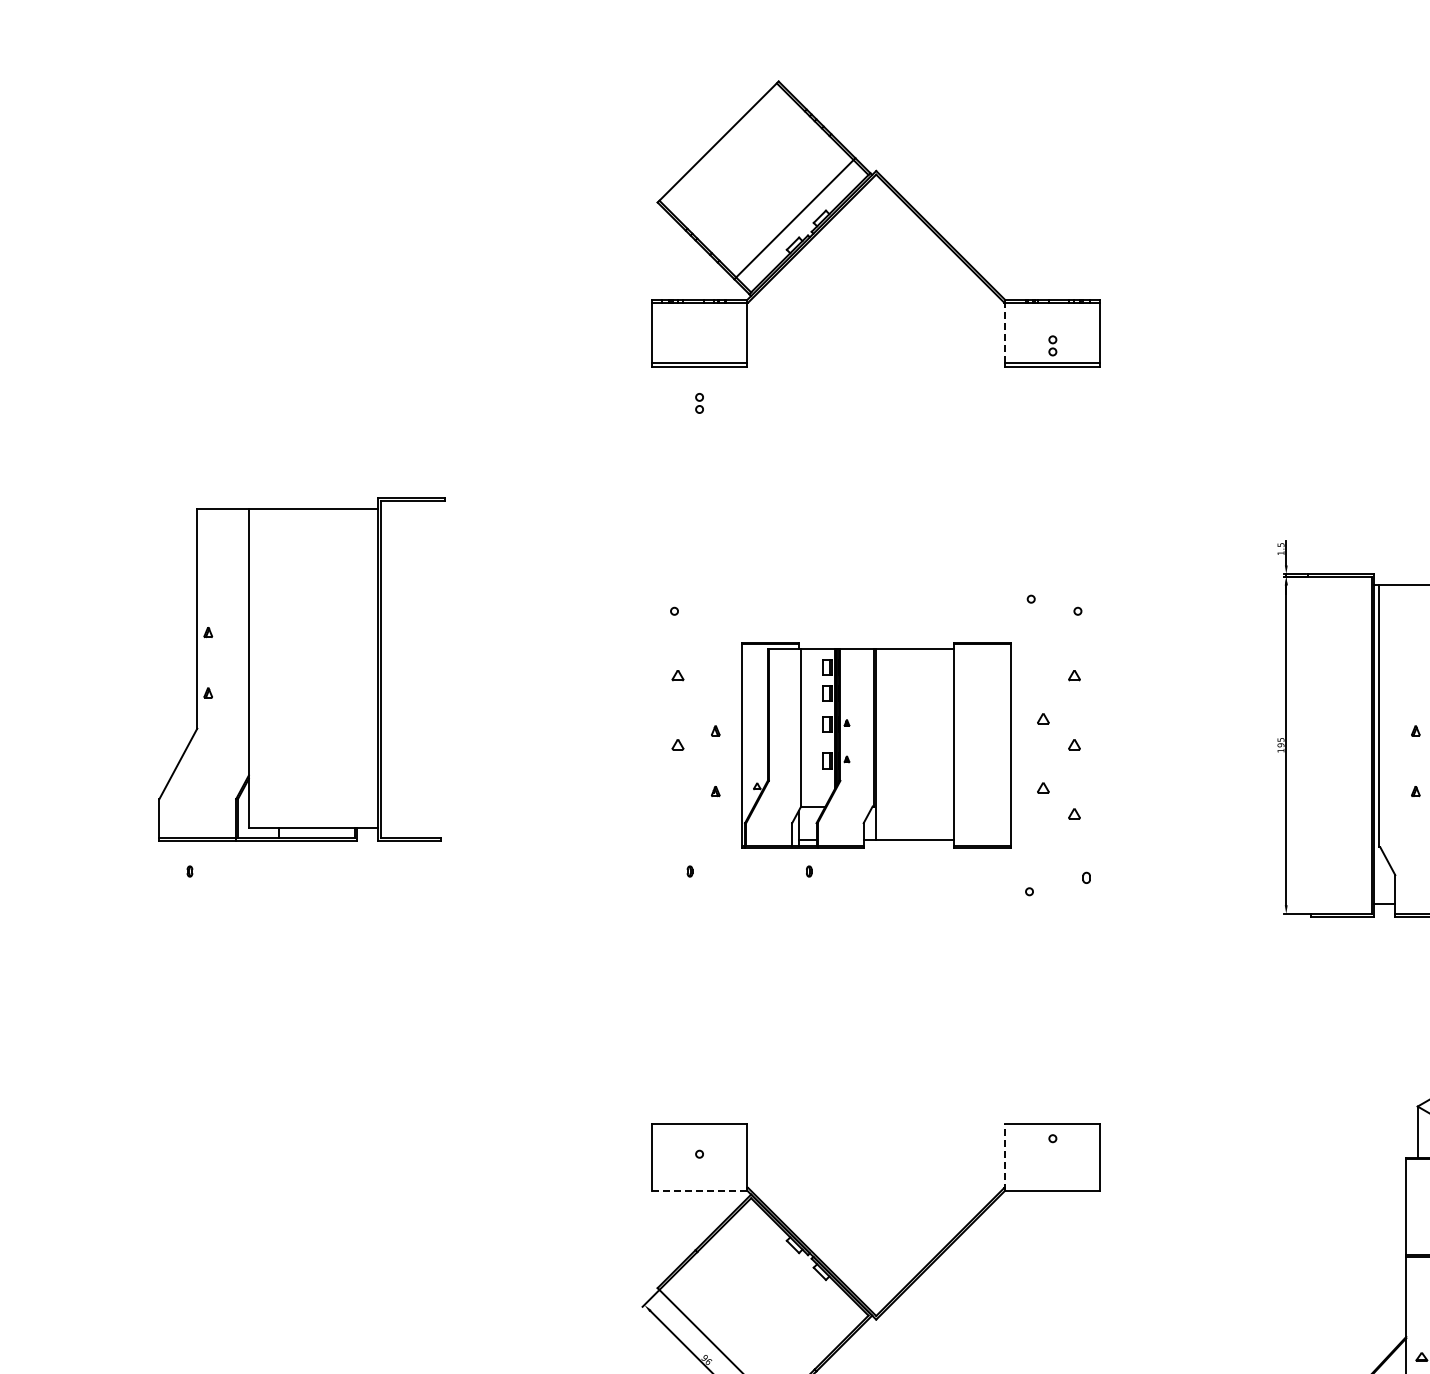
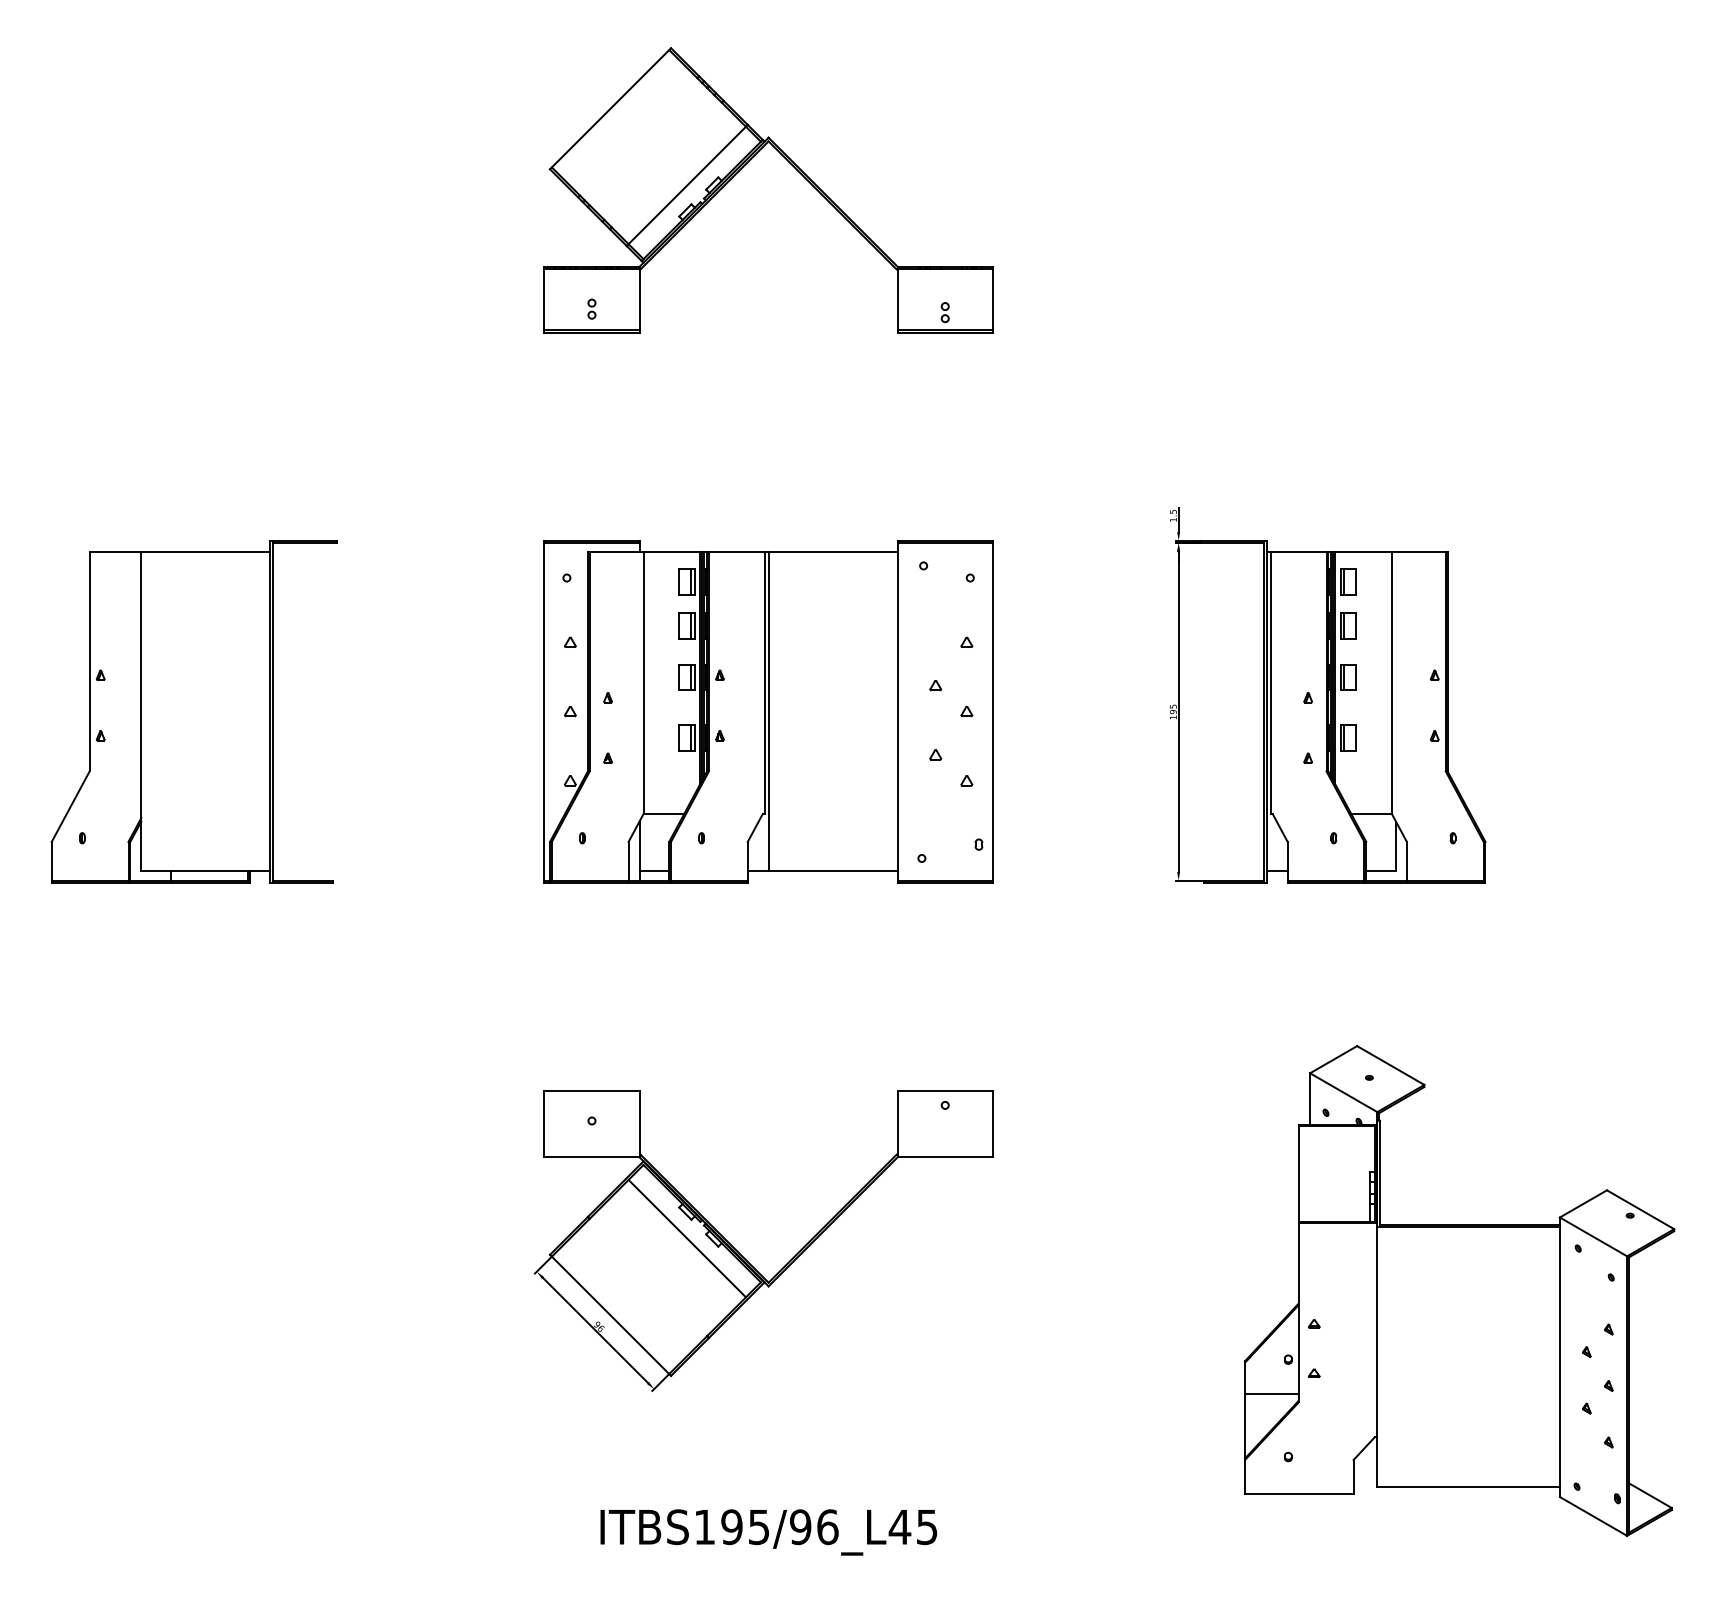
line: (1005, 331) -> (897, 298), dashed -> solid
part: (699, 402) -> (591, 308), moved
part: (301, 668) -> (193, 711), moved
part: (876, 744) -> (768, 711), size x1.67
line: (1005, 1156) -> (897, 1123), dashed -> solid
line: (699, 1190) -> (591, 1157), dashed -> solid
line: (794, 1271) -> (686, 1238), added

